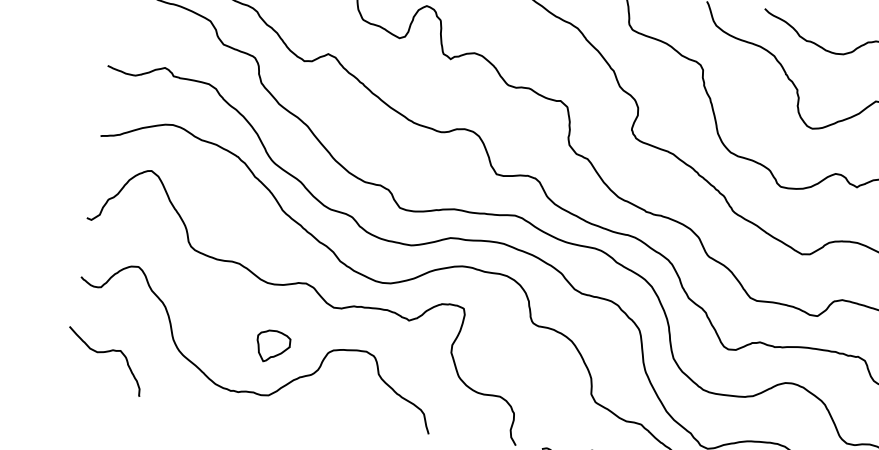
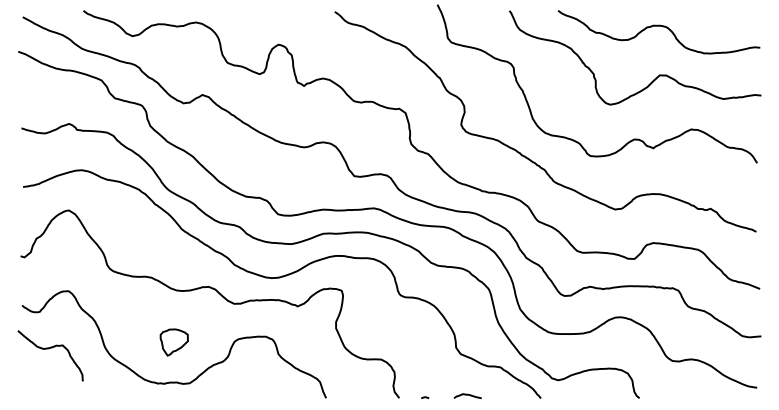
part: (272, 346) -> (173, 342), moved
curve: (103, 353) -> (48, 349), moved

